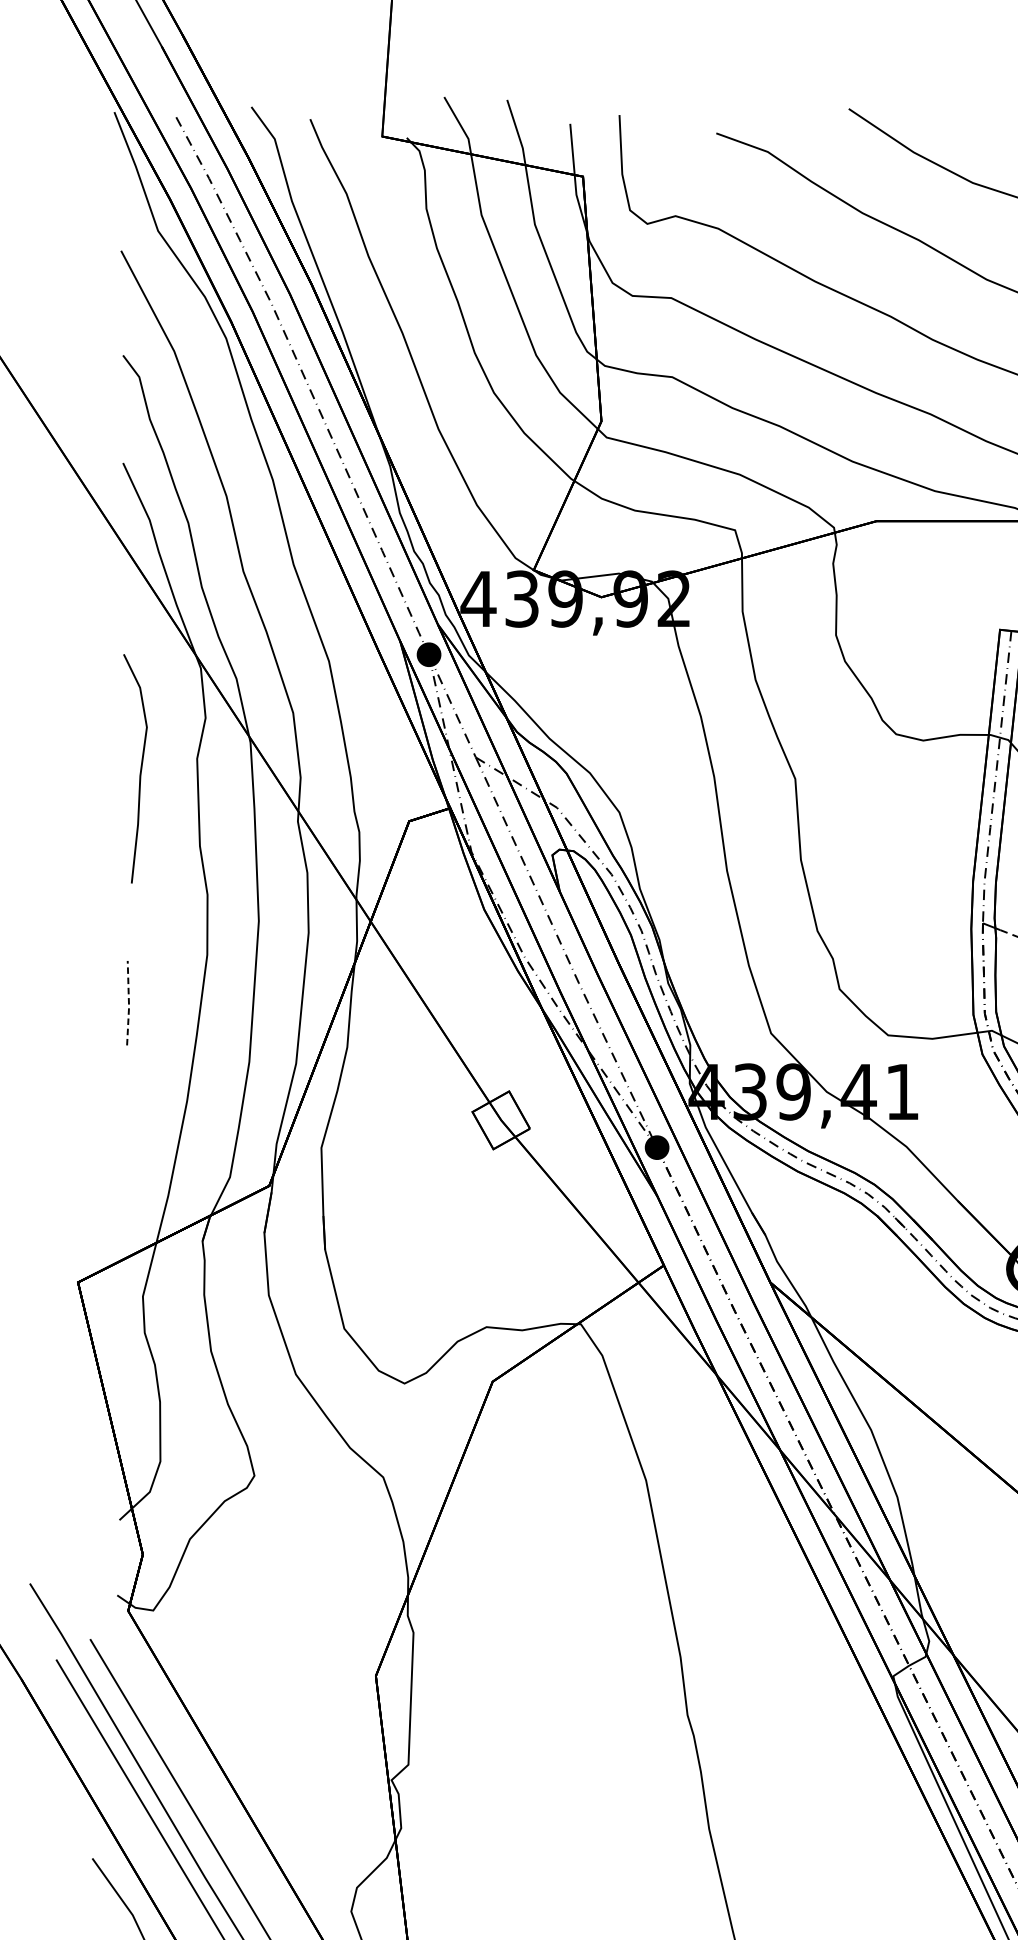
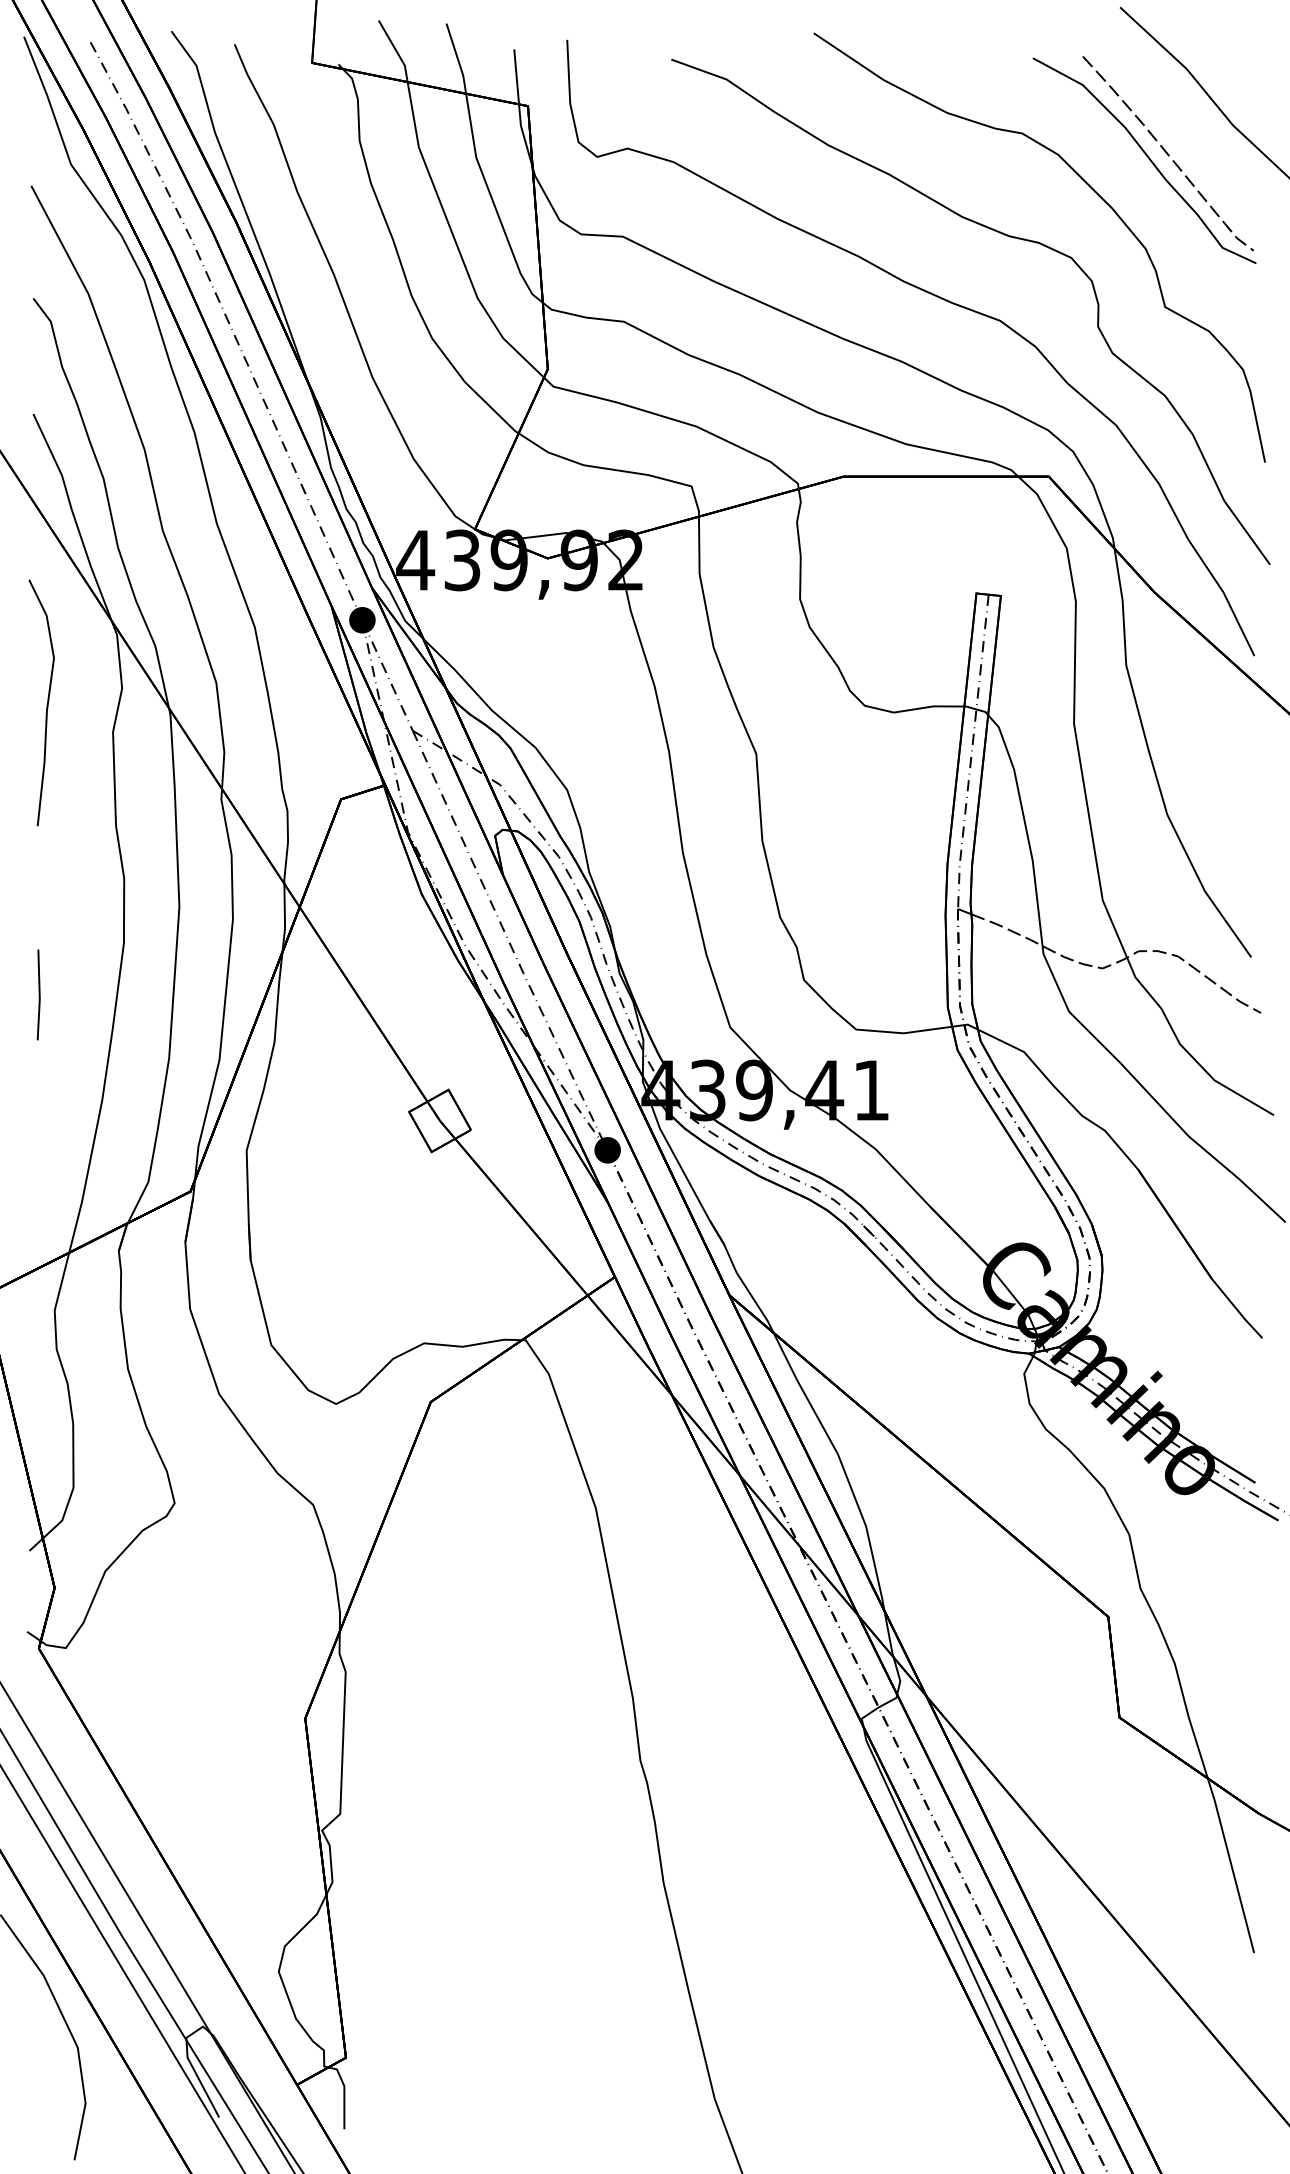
curve: (139, 770) -> (46, 704), moved
line: (128, 1003) -> (39, 995), dashed -> solid

